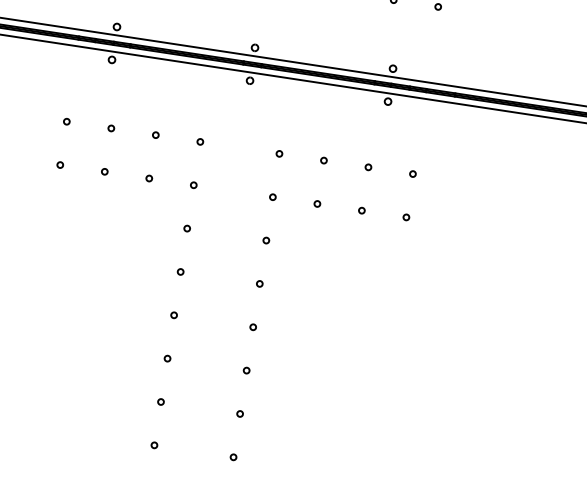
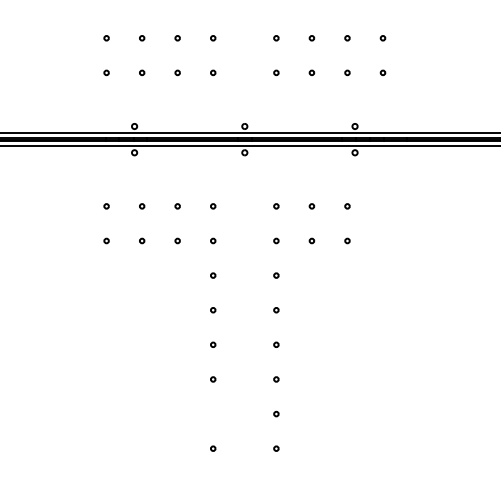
circle: (412, 174) -> (382, 206), removed
circle: (405, 216) -> (382, 240), removed
circle: (161, 401) -> (213, 413), removed

